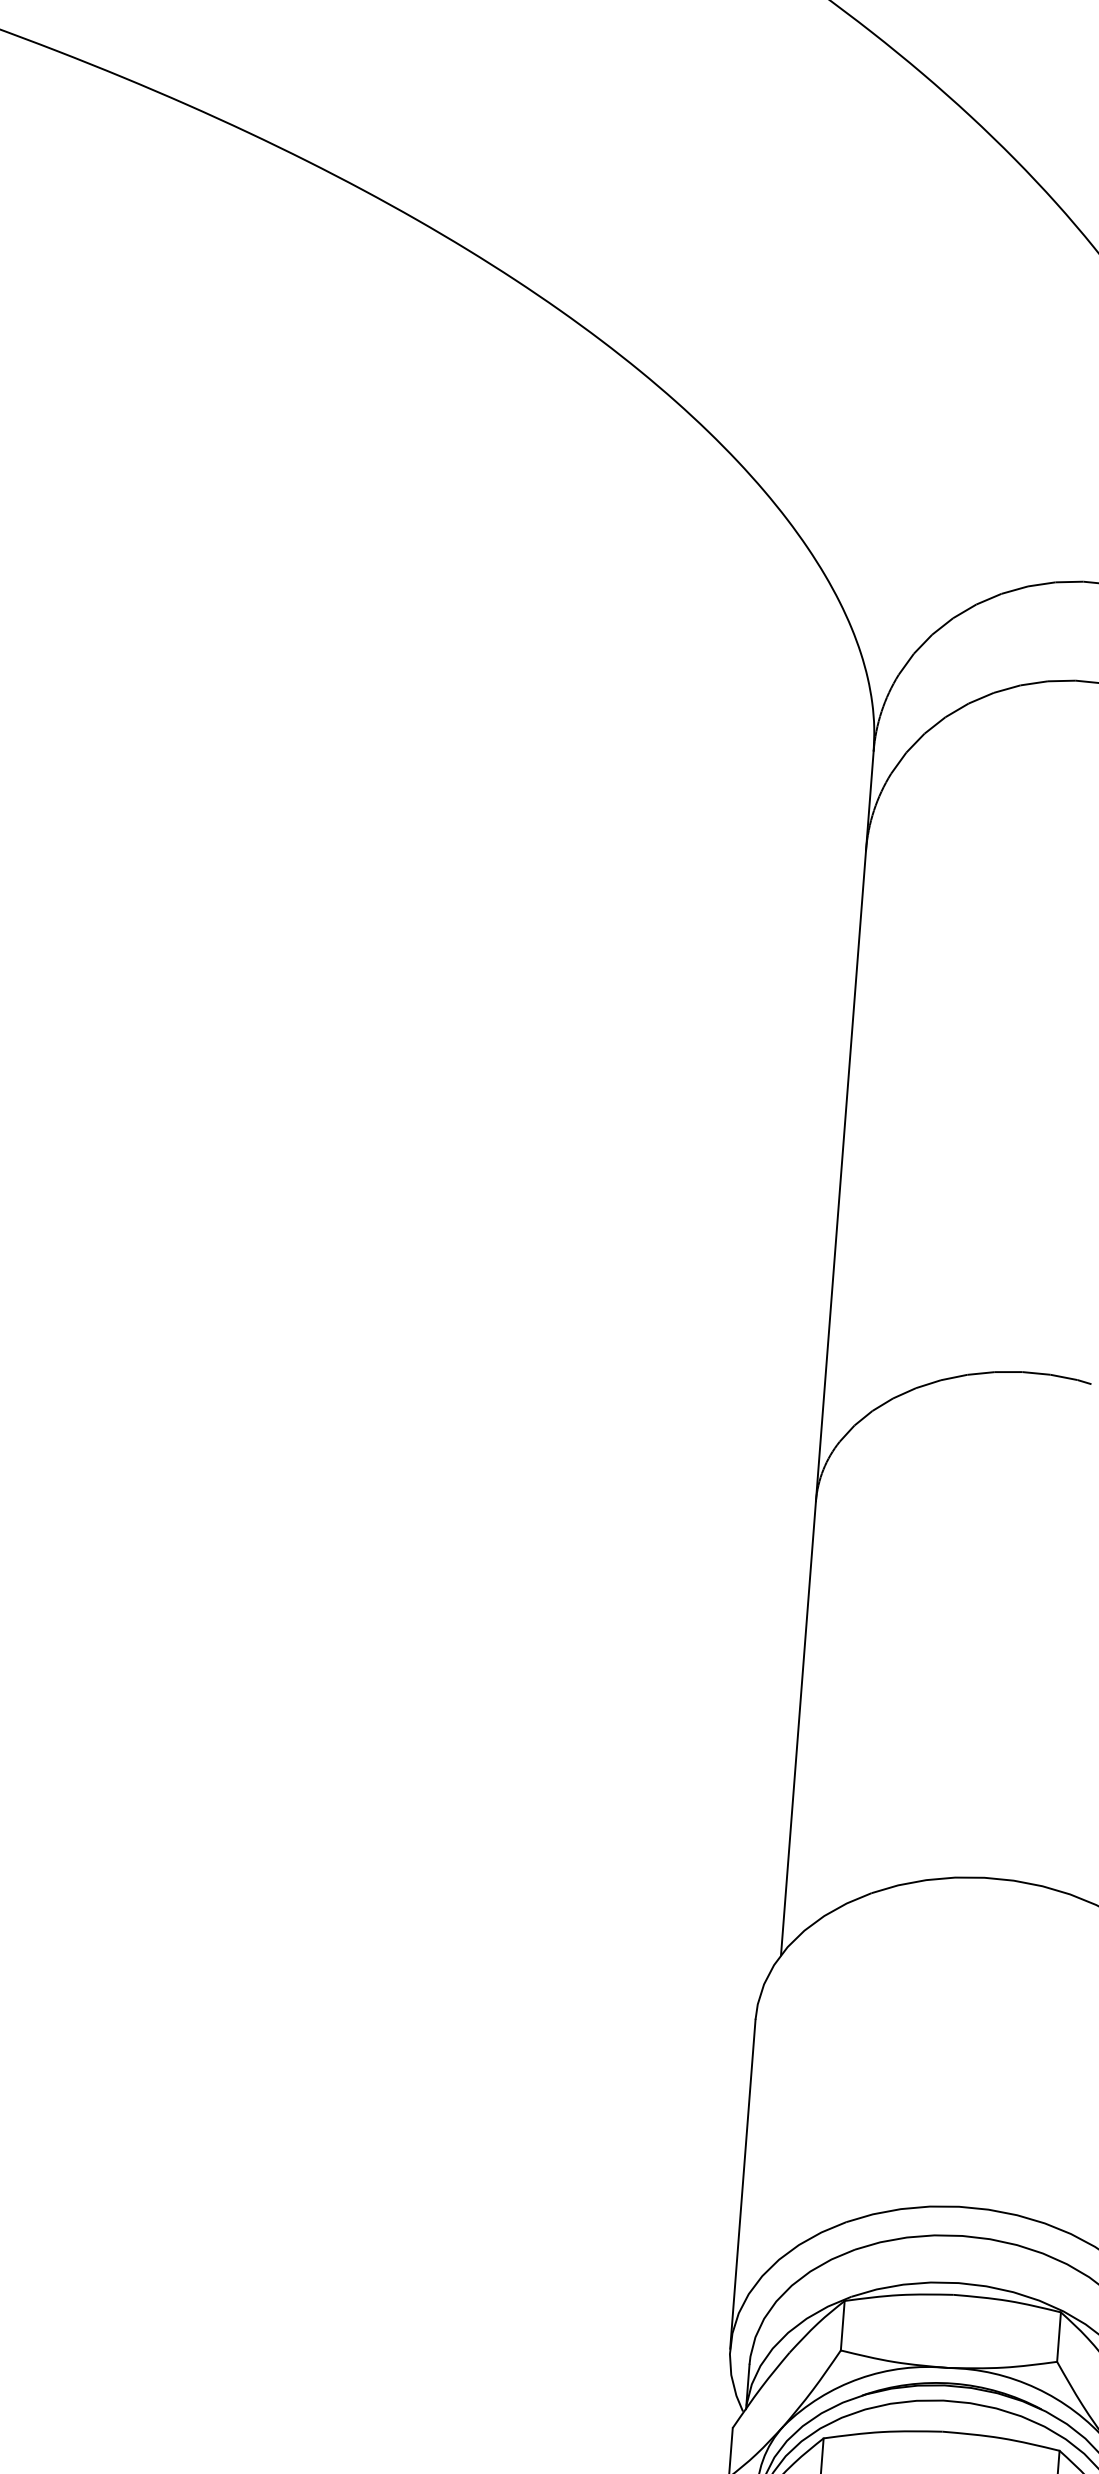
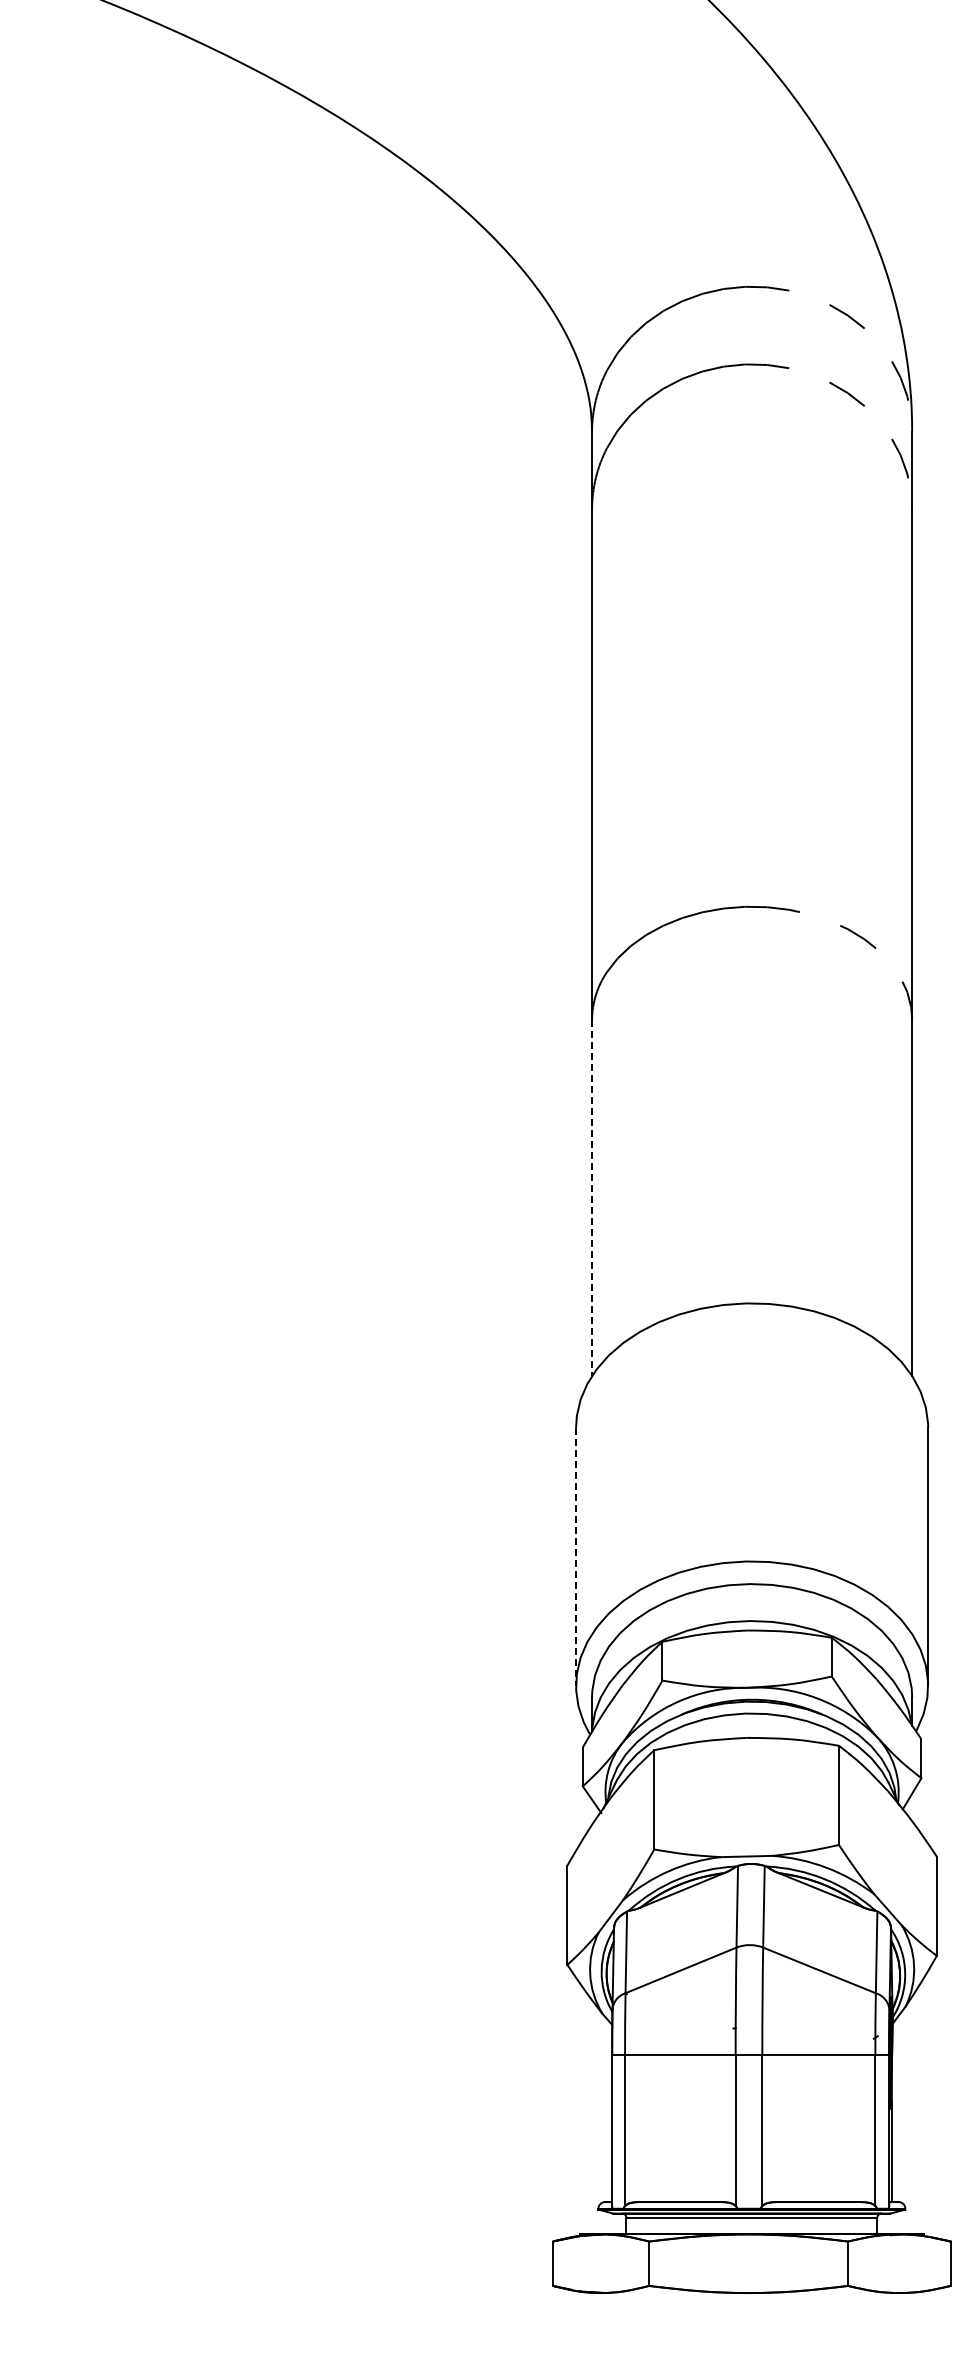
line: (798, 1728) -> (592, 1198), solid -> dashed
line: (743, 2185) -> (576, 1557), solid -> dashed

